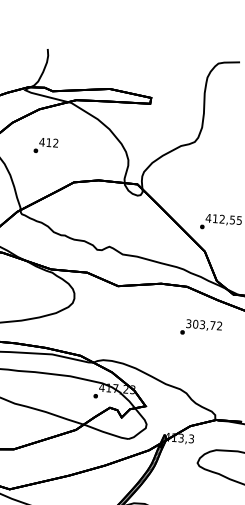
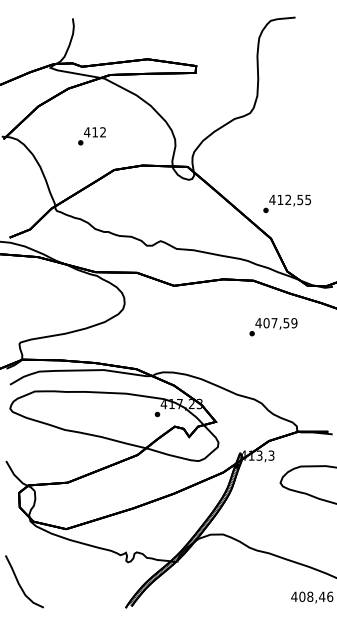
text: (45, 146) -> (91, 136), moved
text: (204, 325) -> (276, 323), 303,72 -> 407,59

